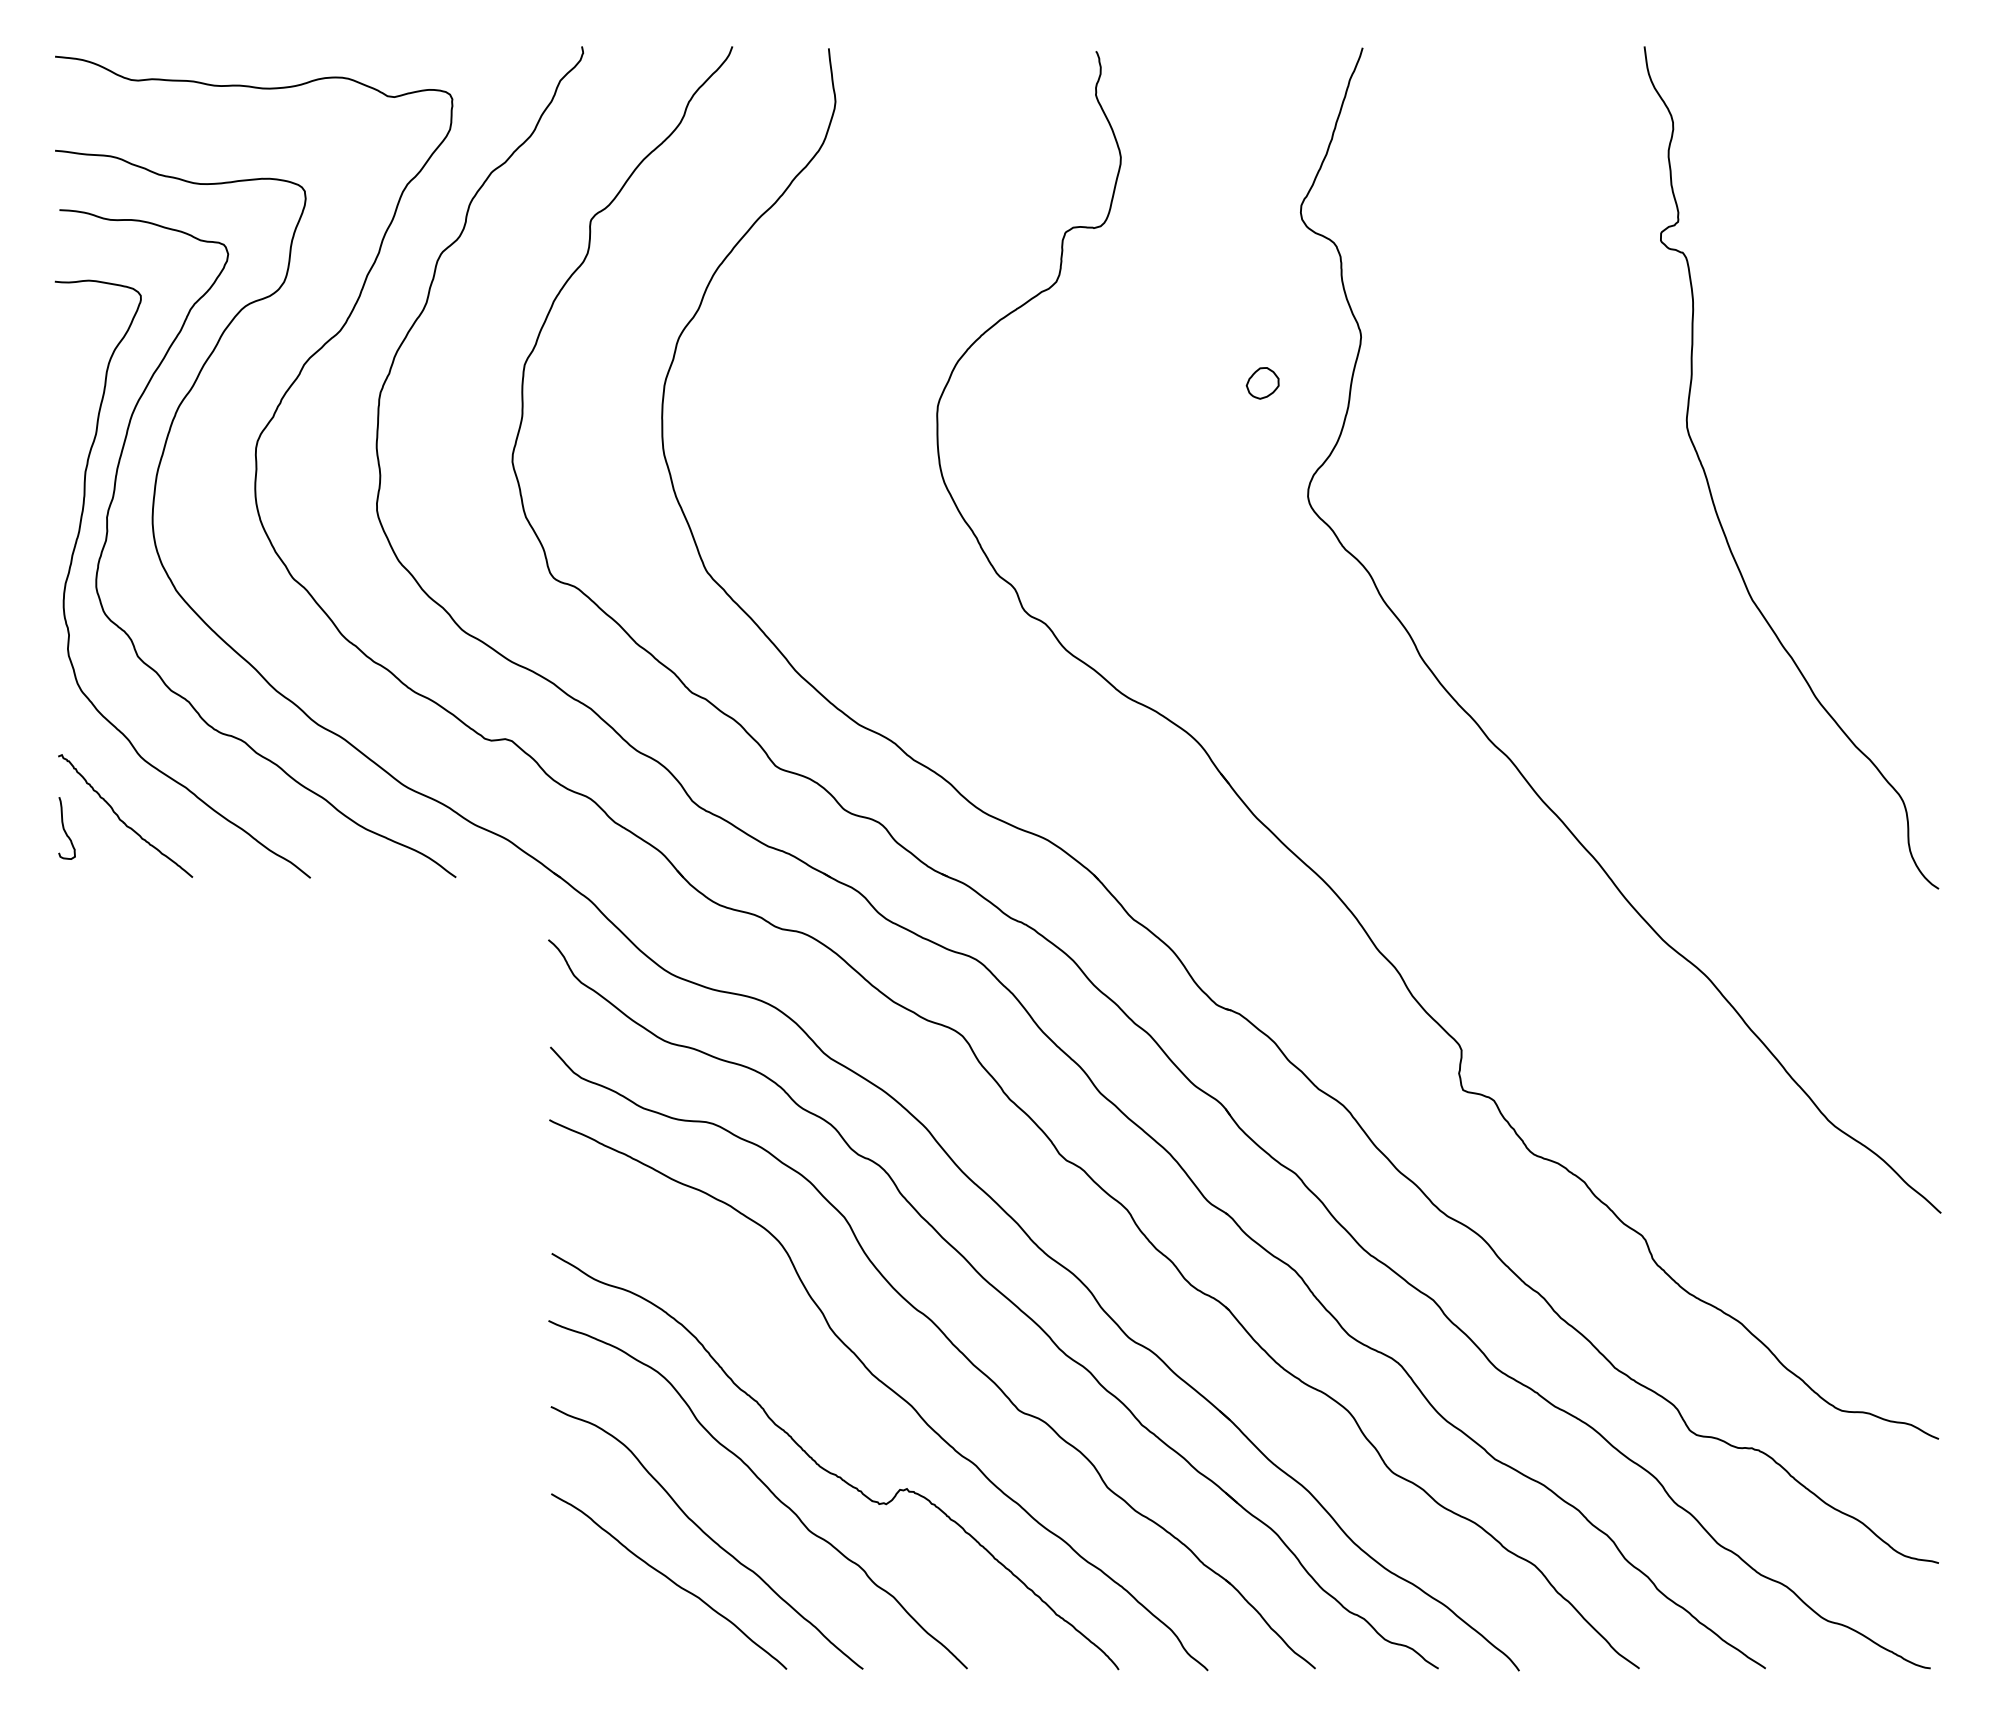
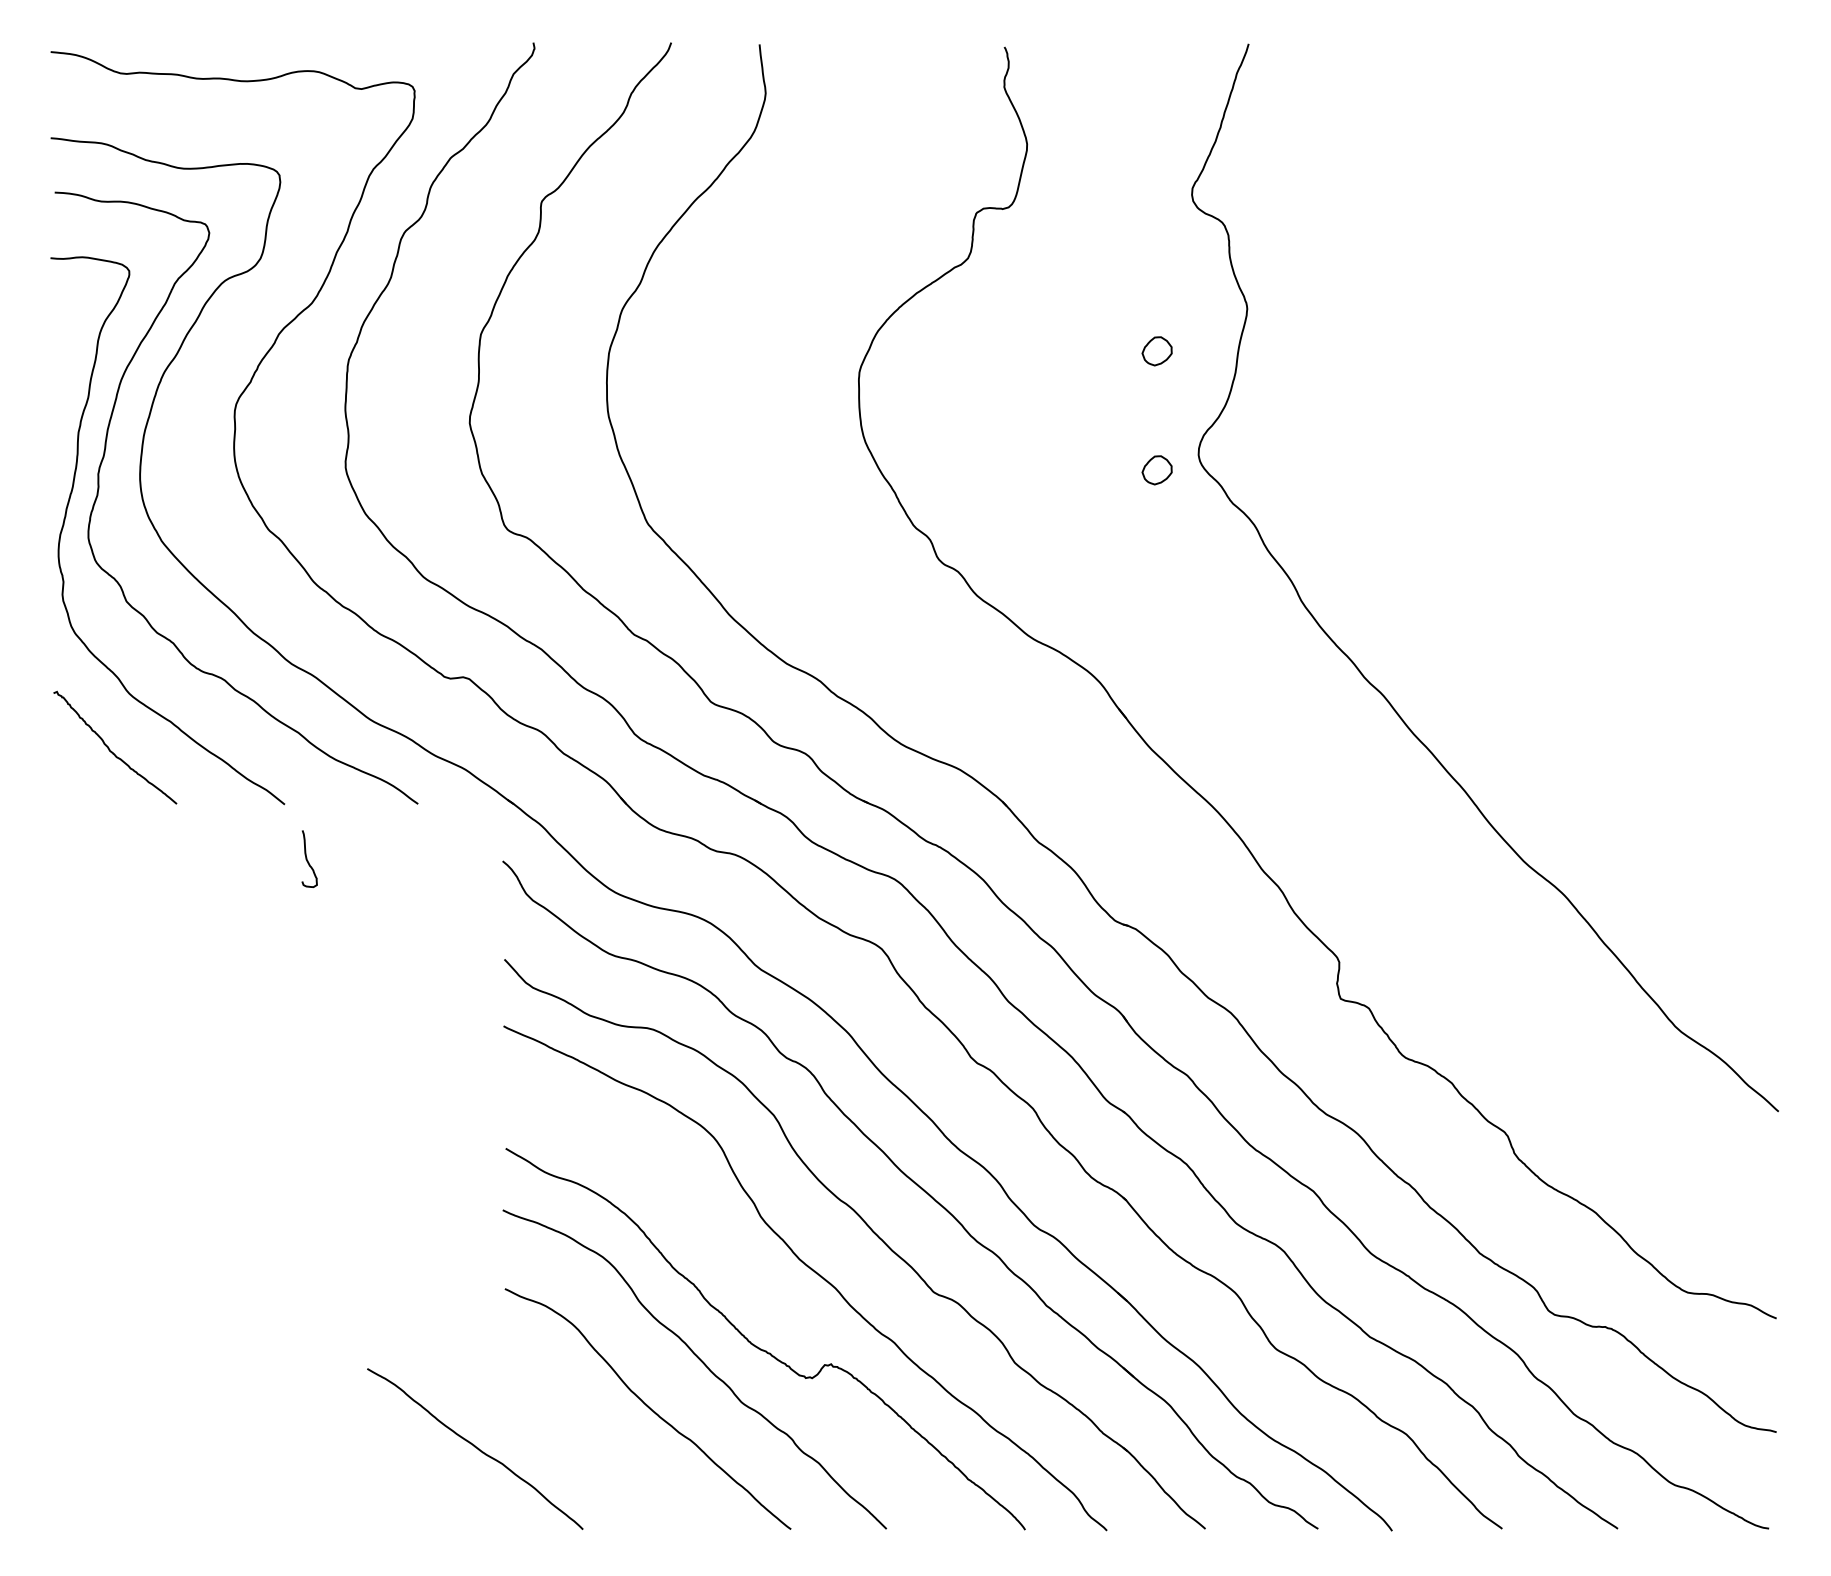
curve: (1710, 488) -> (1567, 447), removed
part: (1262, 513) -> (1156, 470), added
curve: (64, 827) -> (307, 858), moved
curve: (669, 1579) -> (475, 1447), moved

